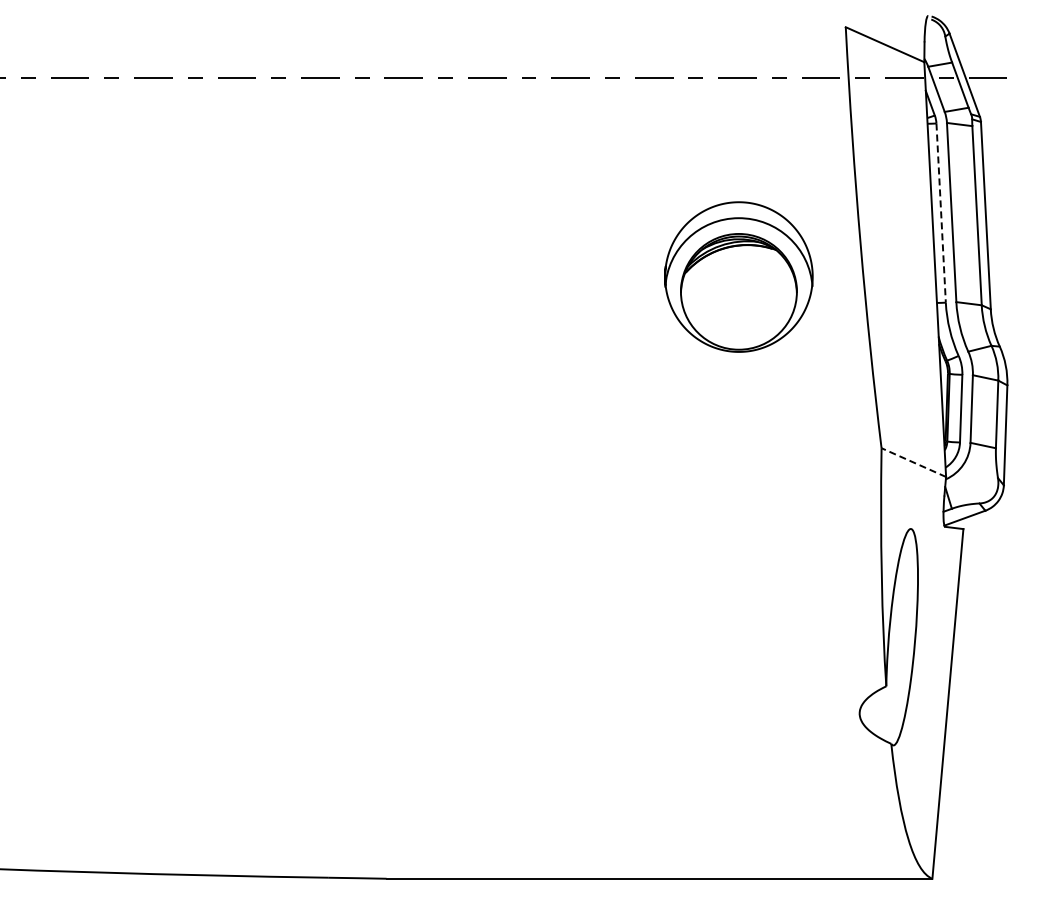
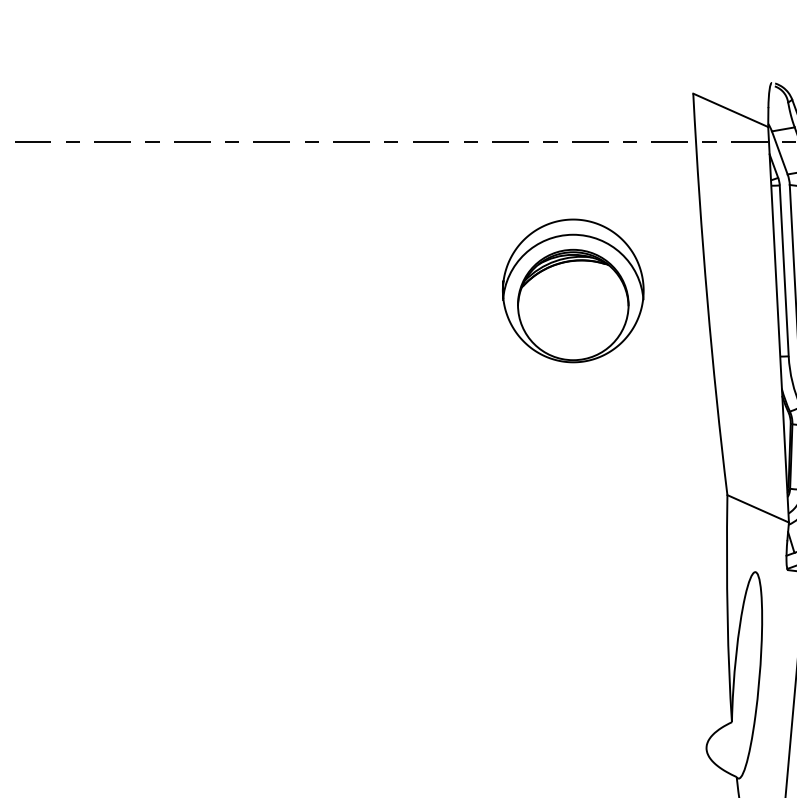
line: (941, 213) -> (784, 271), dashed -> solid
part: (738, 276) -> (572, 290), moved
line: (913, 462) -> (757, 508), dashed -> solid

